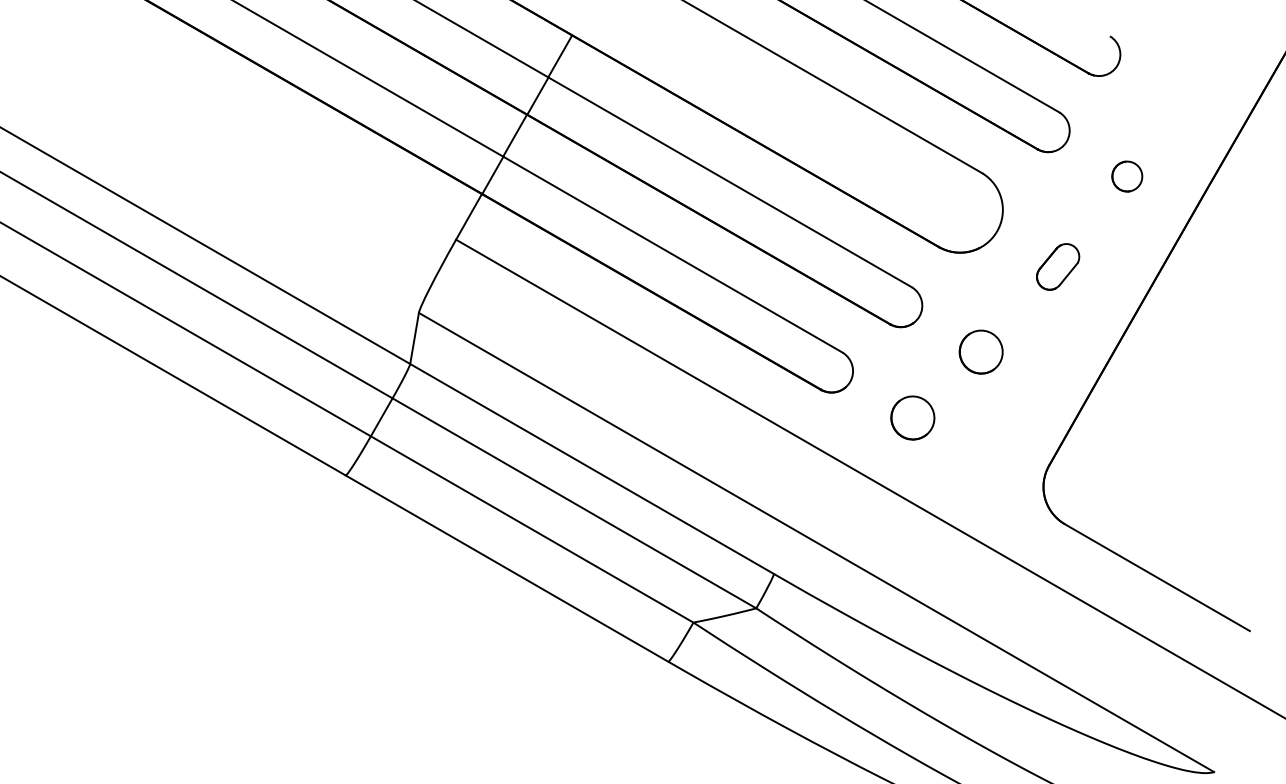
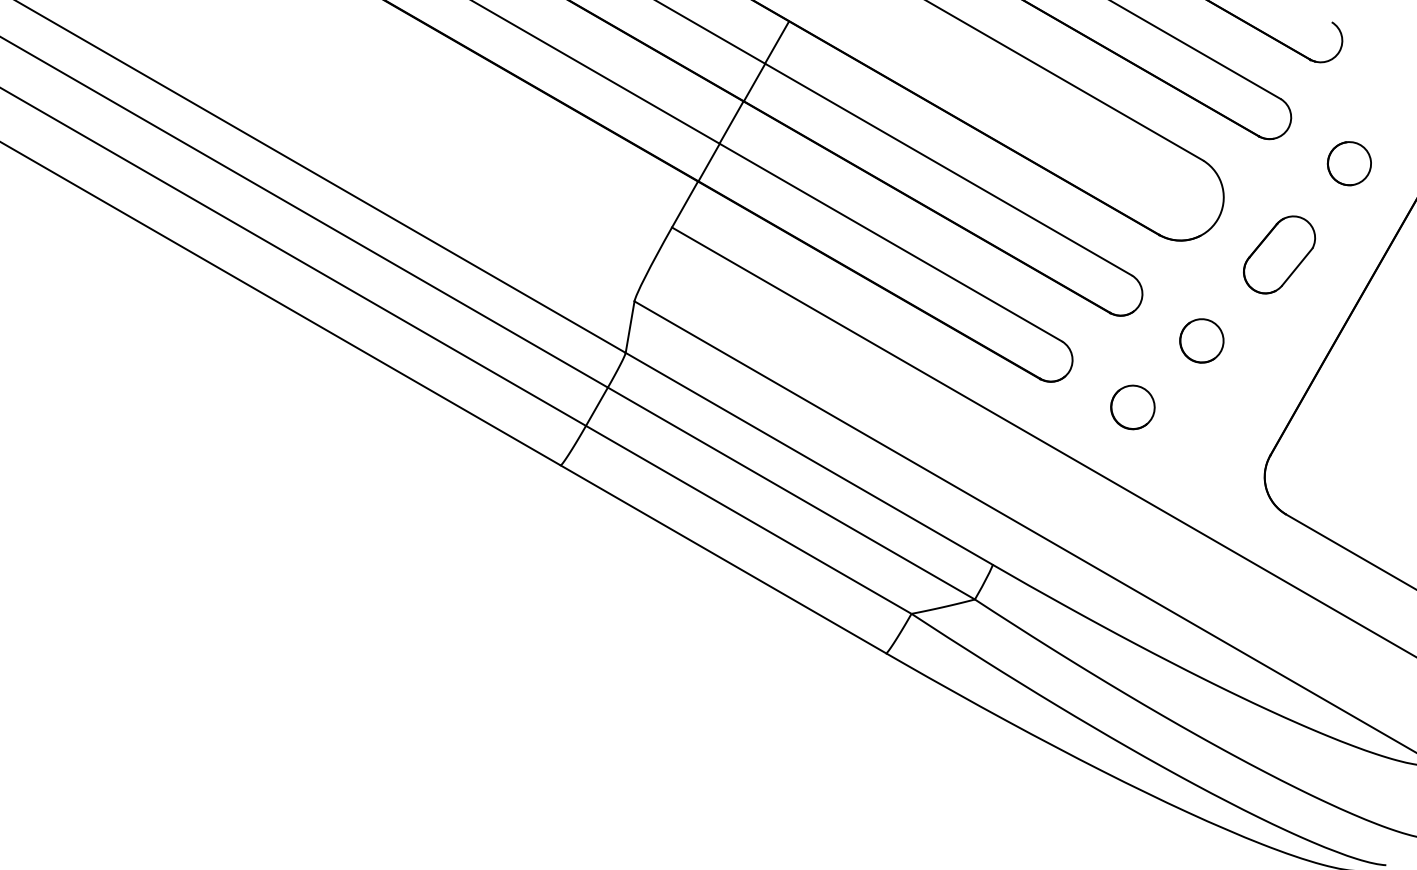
part: (1126, 176) -> (1348, 163), size x1.43
part: (1058, 266) -> (1279, 254), size x1.67

